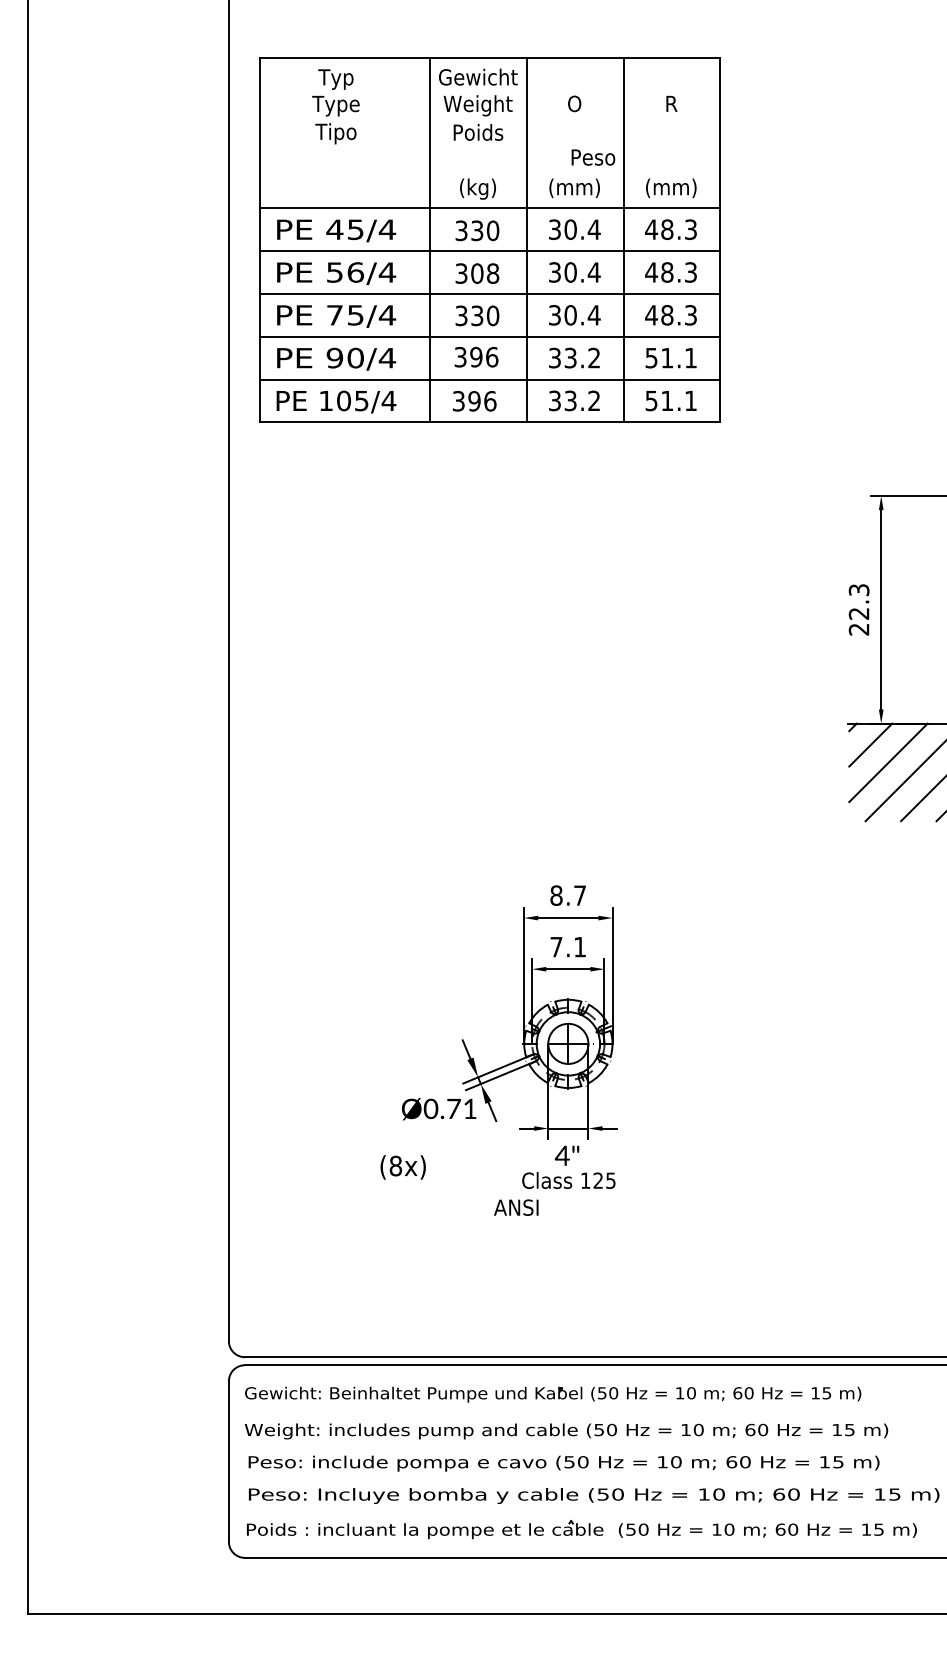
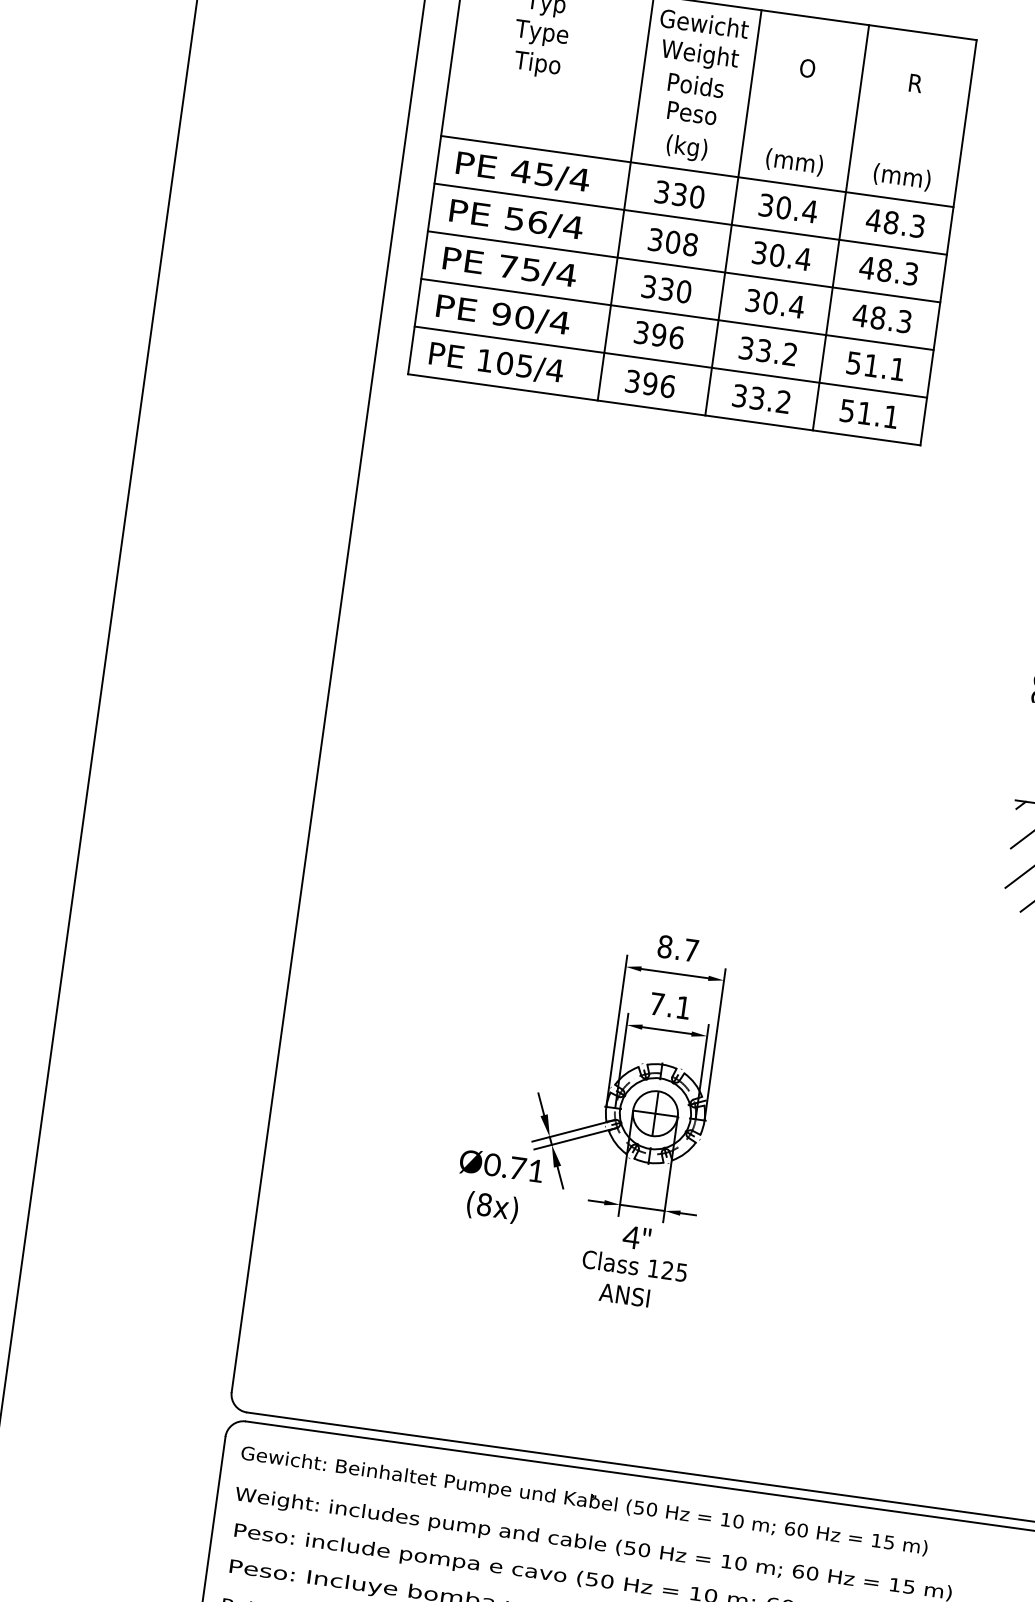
text: (593, 157) -> (692, 113), moved
text: (402, 1167) -> (491, 1207), moved
text: (516, 1207) -> (624, 1295), moved

